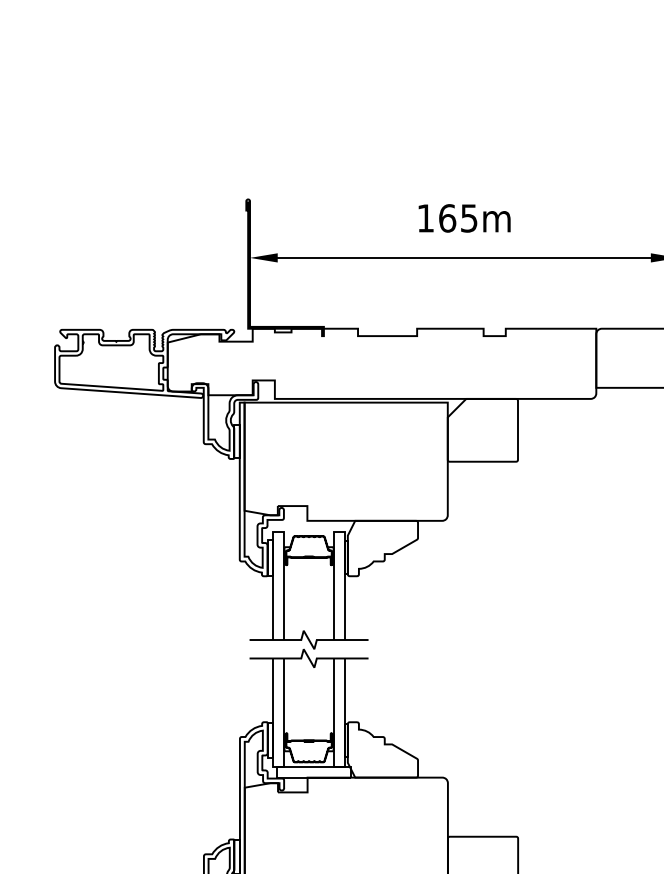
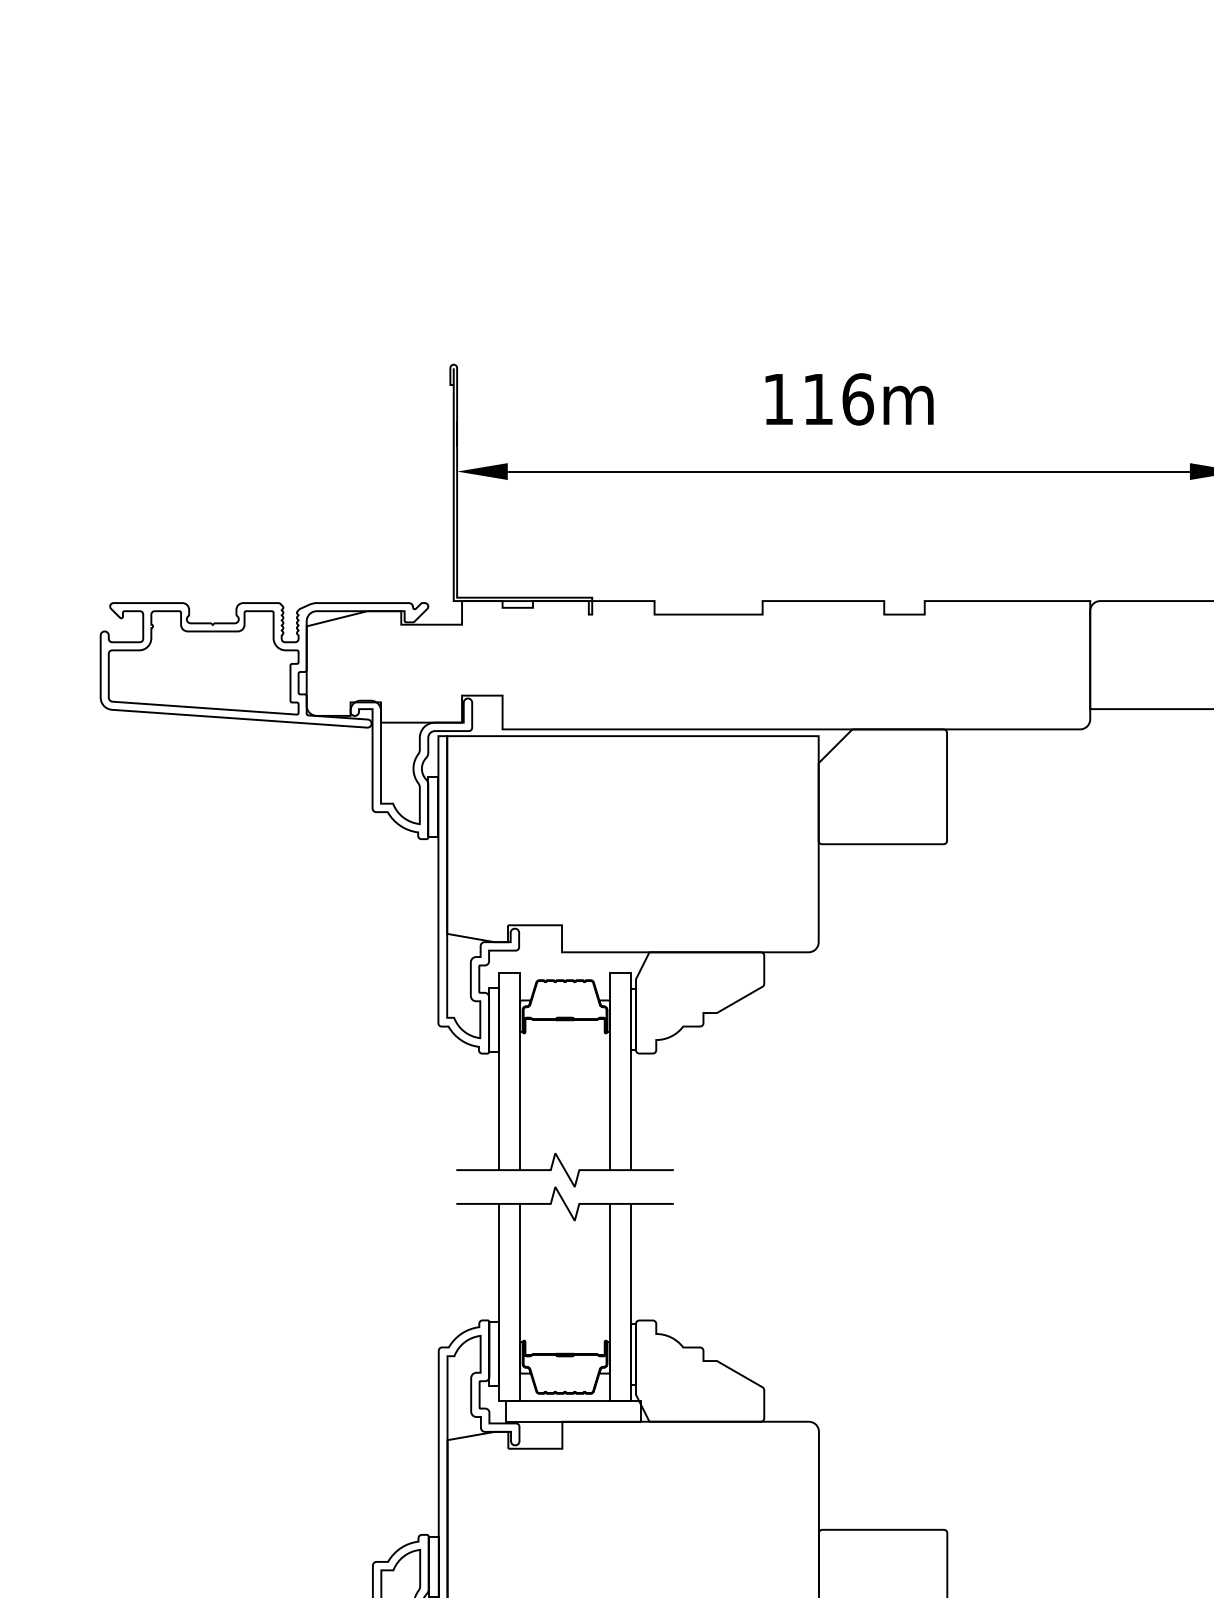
text: (458, 218) -> (838, 399), 165m -> 116m

